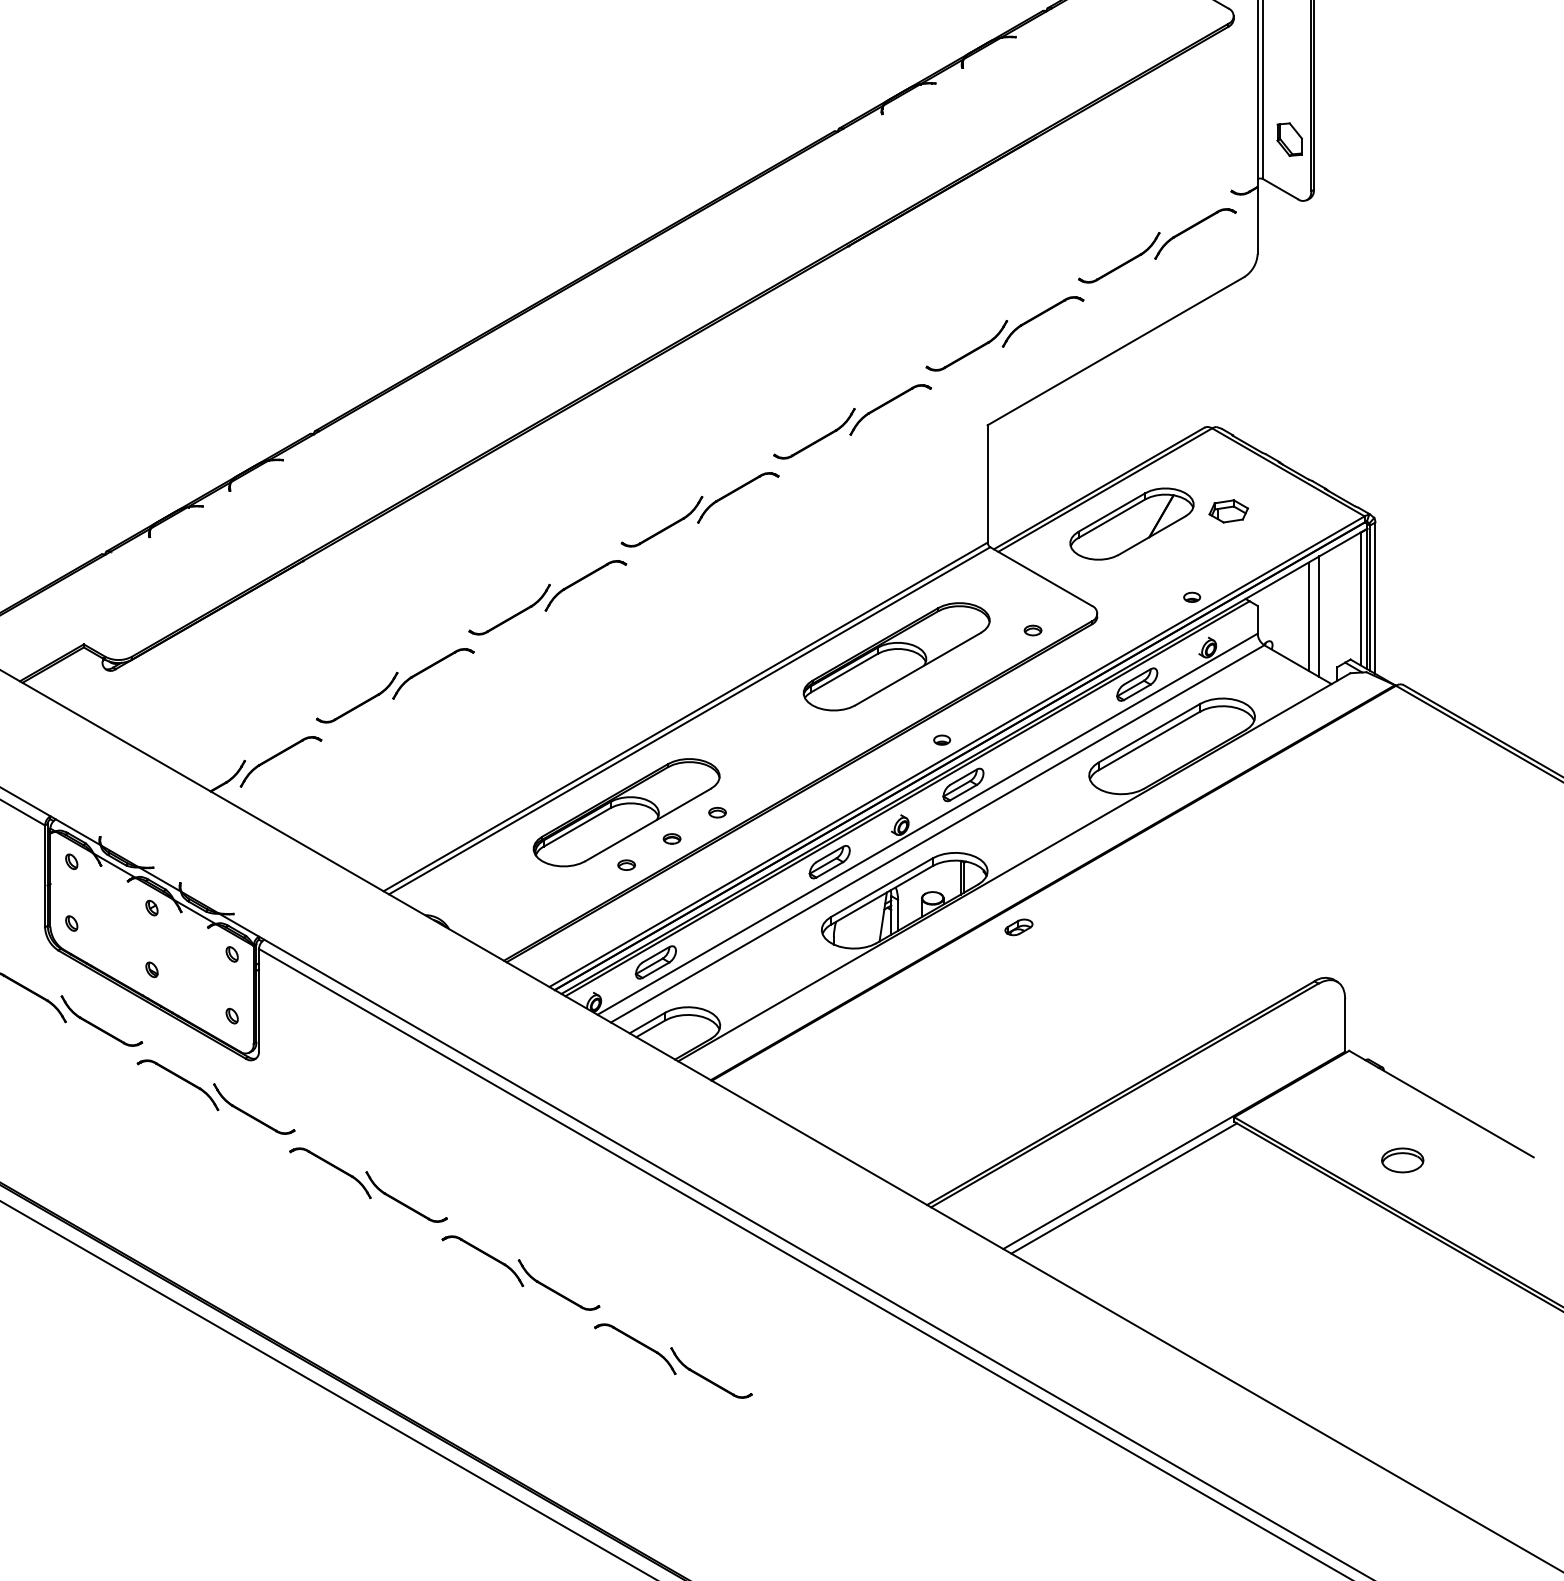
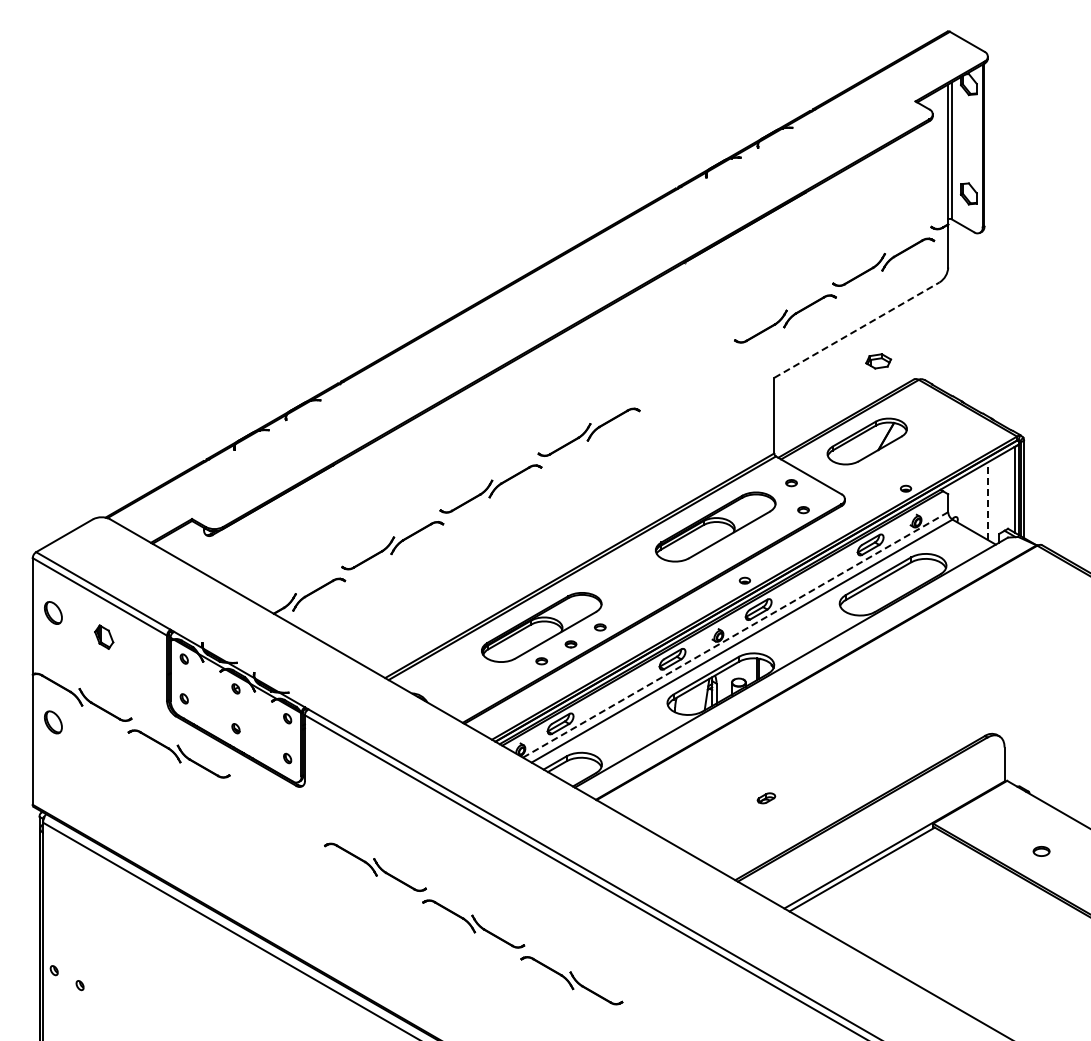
line: (1116, 350) -> (857, 329), solid -> dashed
part: (851, 421) -> (686, 375), removed
part: (1228, 511) -> (878, 361), moved
part: (1014, 589) -> (791, 483), added
line: (1307, 617) -> (980, 501), removed
line: (1318, 617) -> (987, 501), solid -> dashed
line: (927, 825) -> (735, 635), solid -> dashed
part: (1019, 927) -> (766, 798), moved
part: (214, 1096) -> (276, 810), removed
part: (1402, 1160) -> (1041, 851), size x0.6

